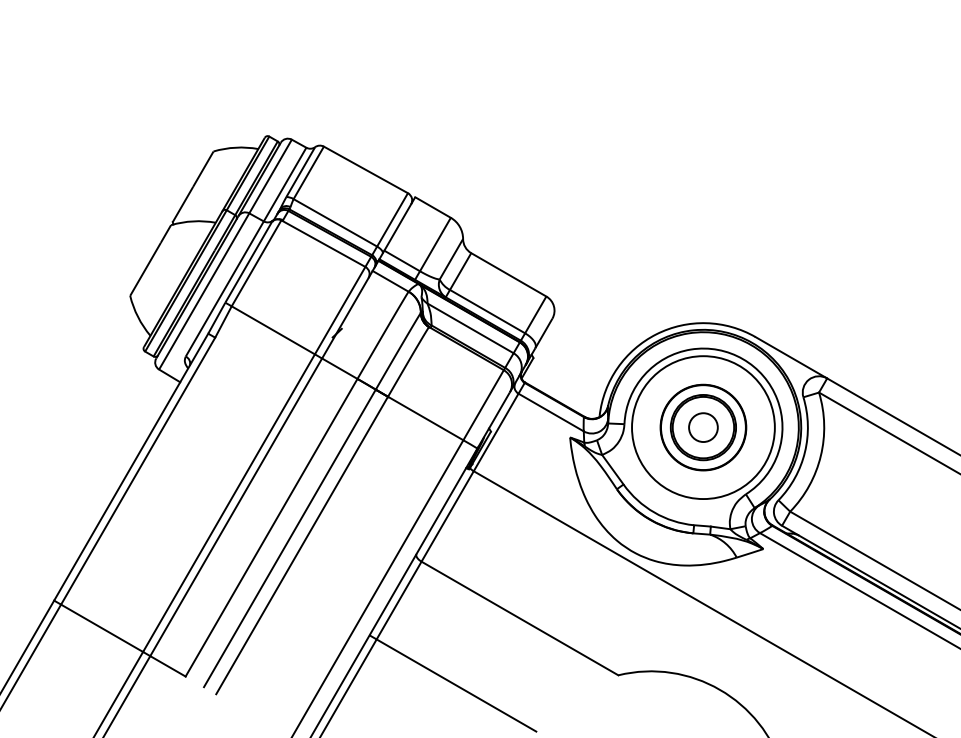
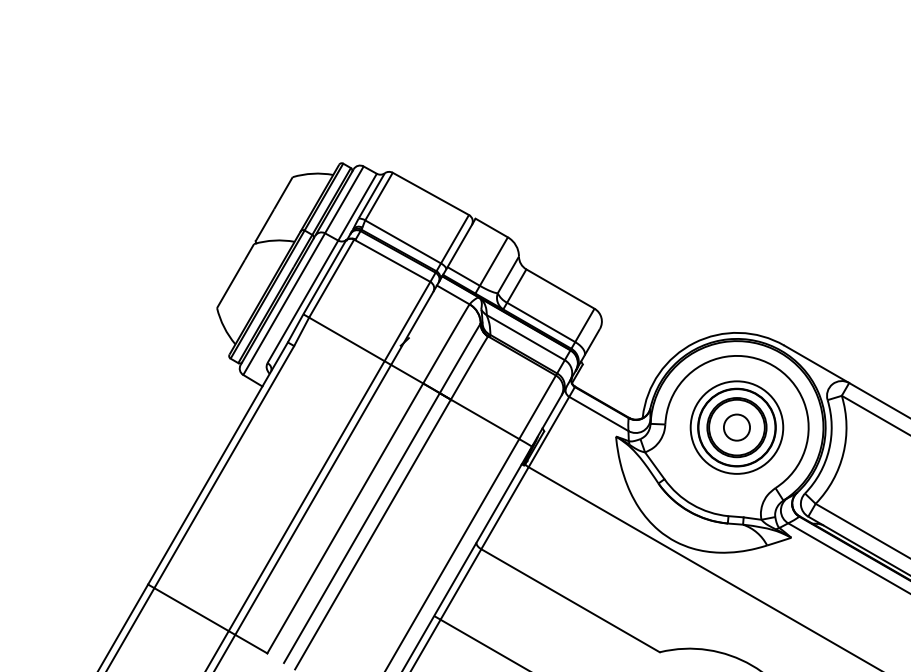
circle: (702, 427) -> (736, 427), size x0.71

